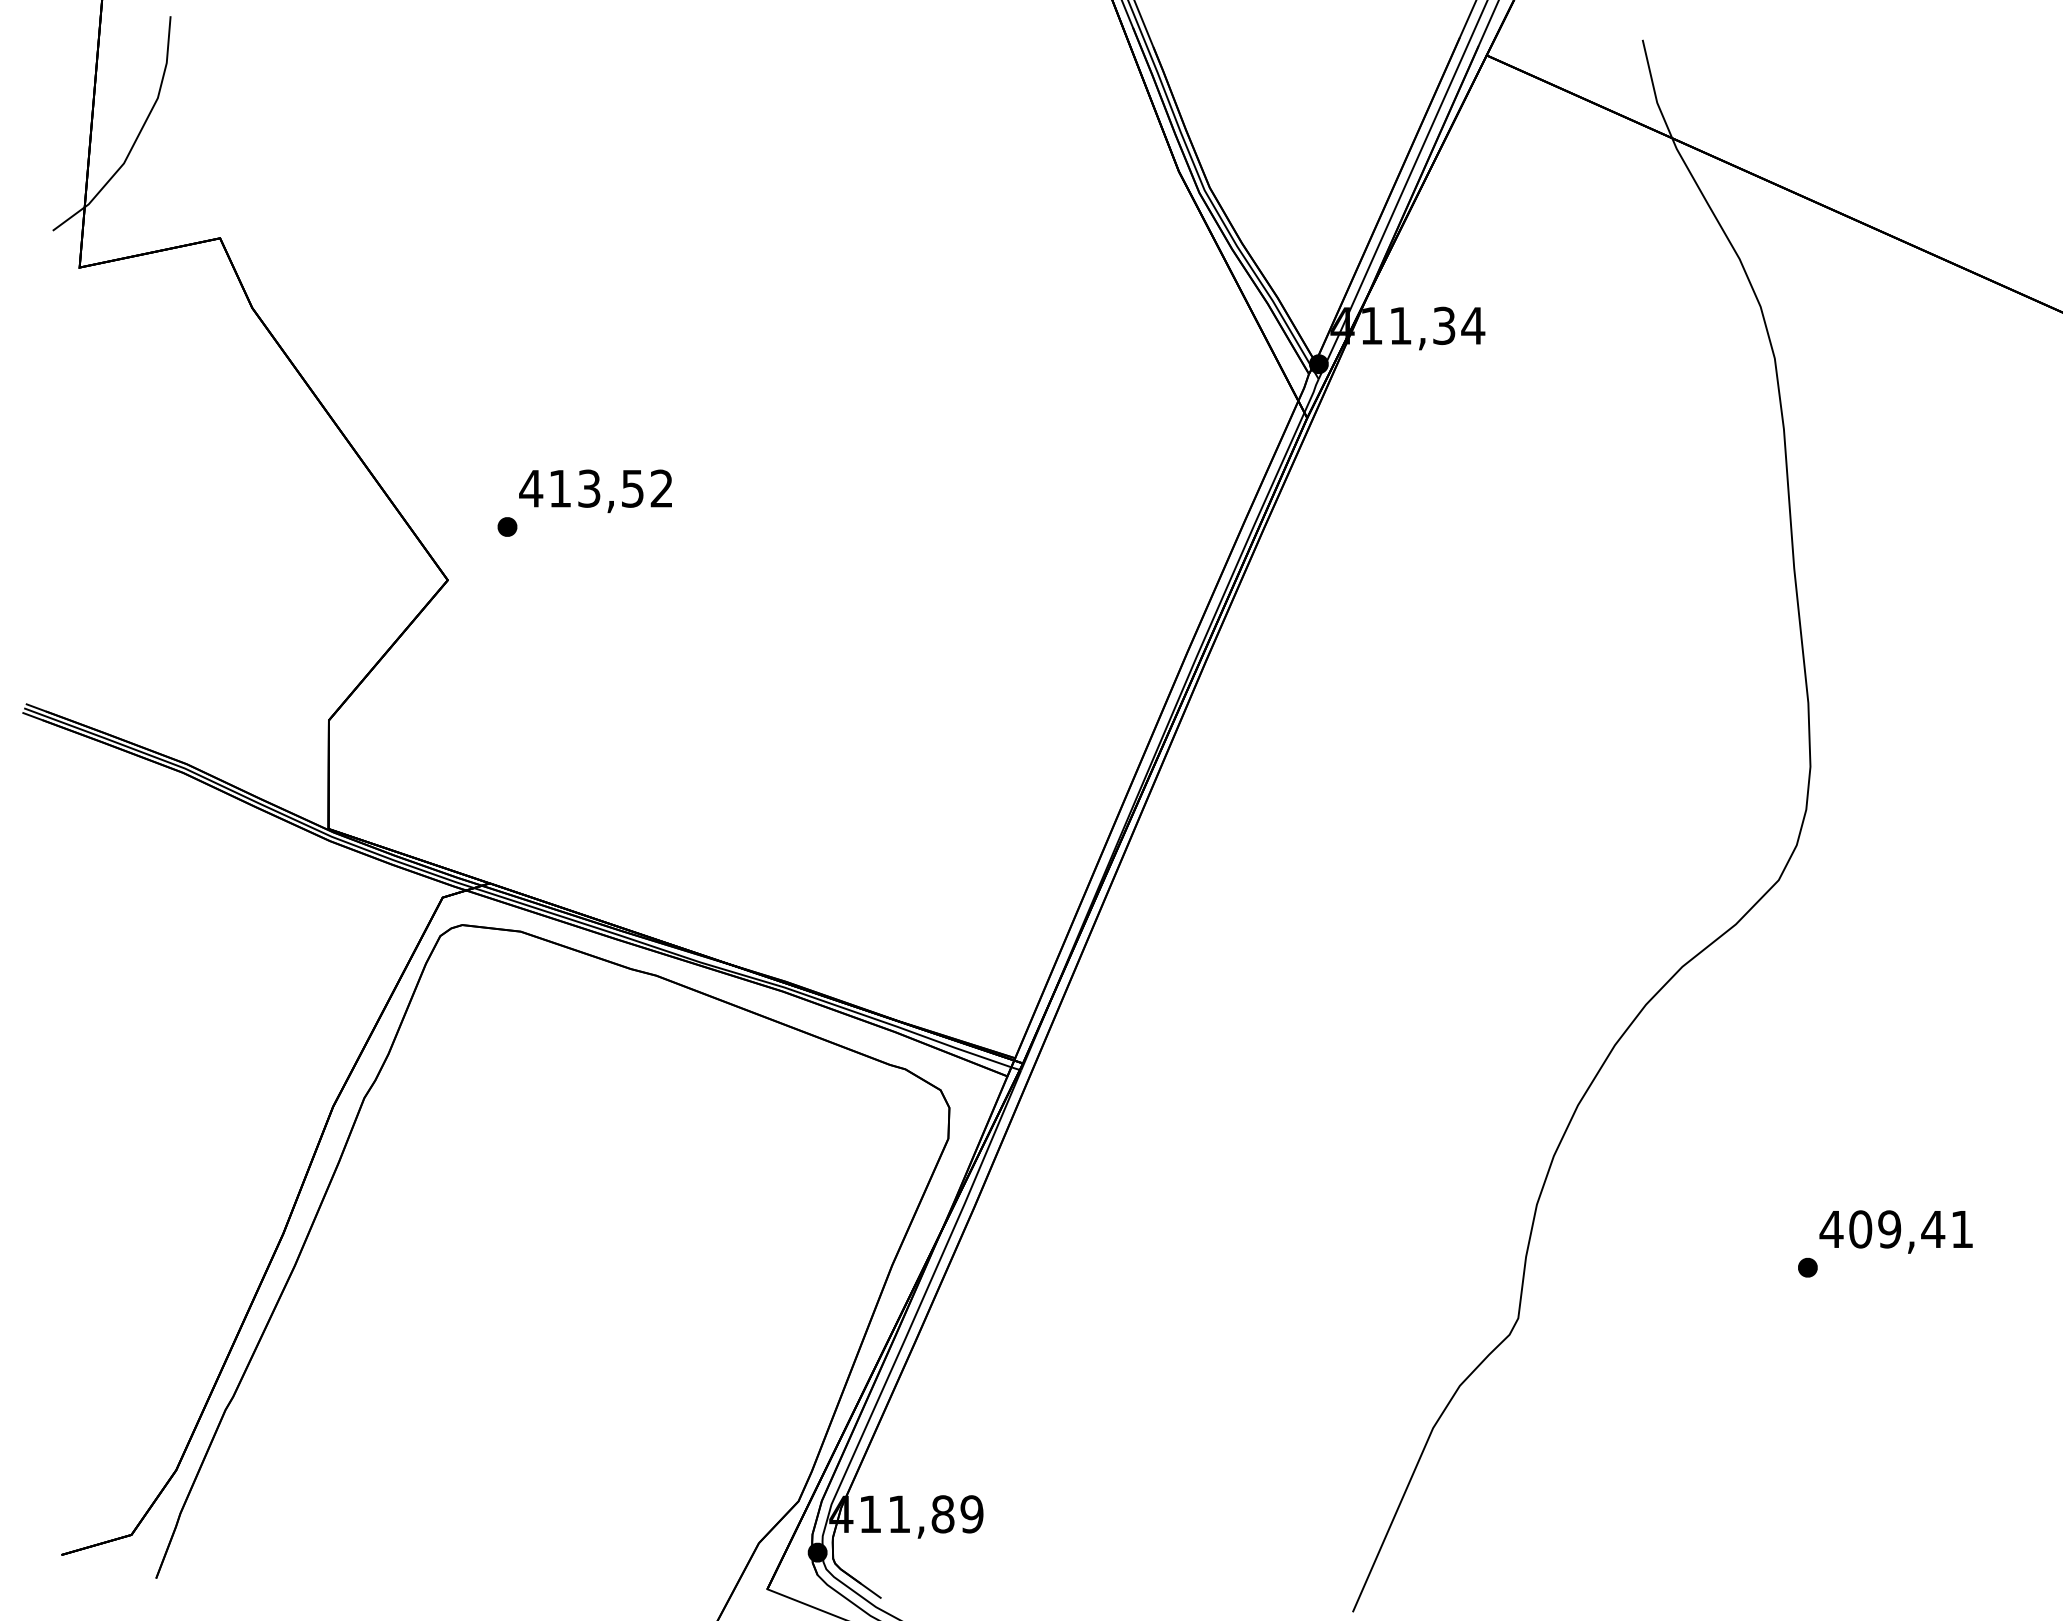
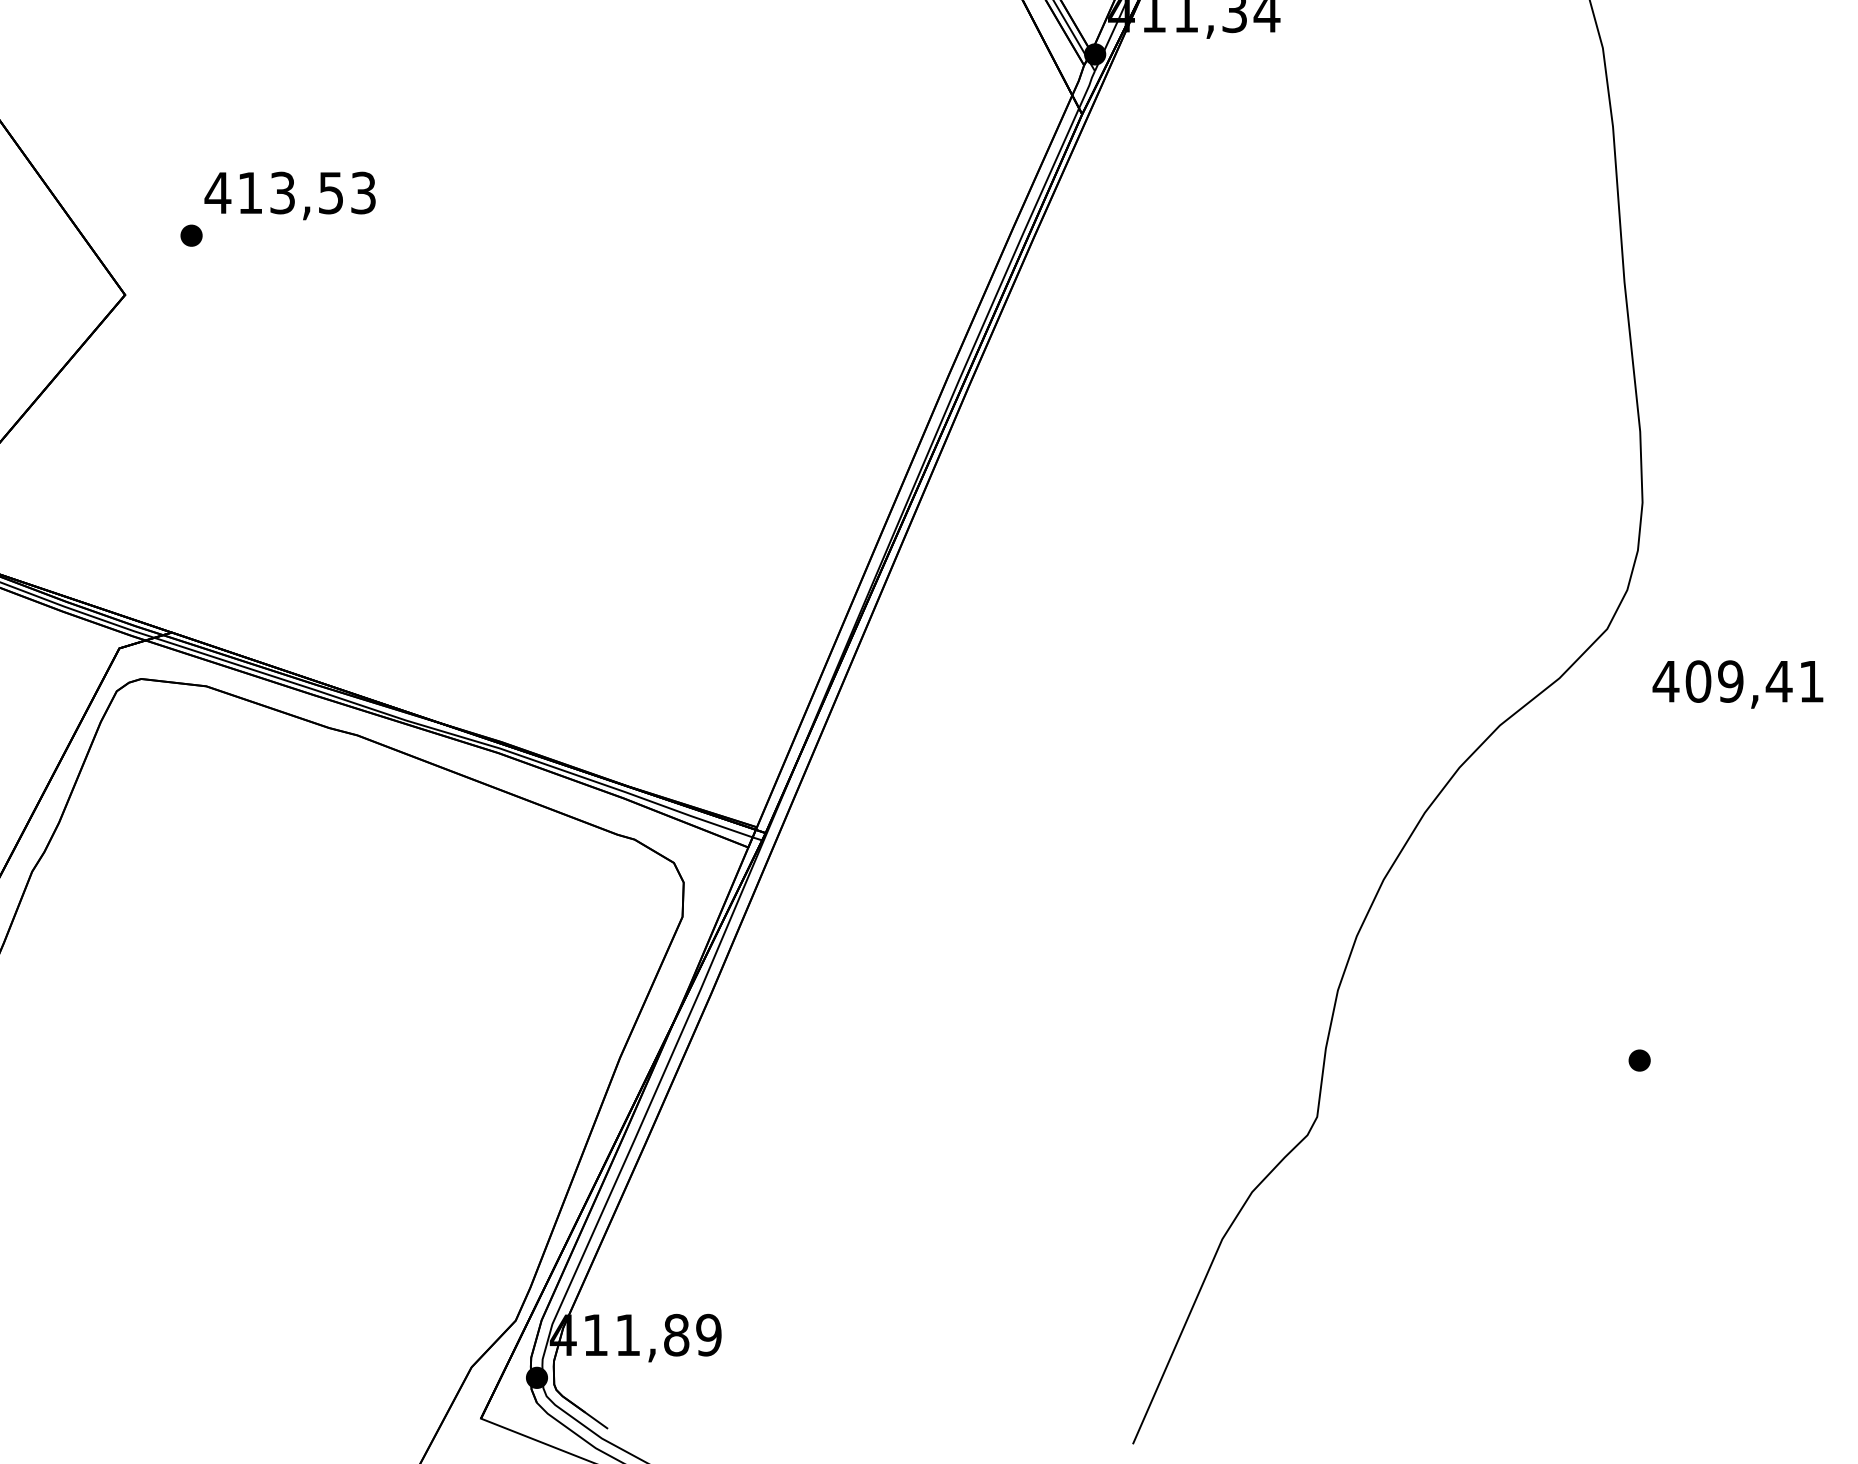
text: (661, 488) -> (363, 192), 413,52 -> 413,53
text: (1895, 1231) -> (1737, 683), moved

